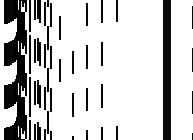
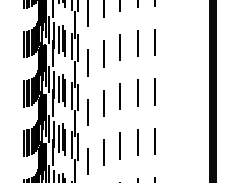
line: (72, 19) -> (103, 53), added
line: (116, 52) -> (154, 91), added
line: (117, 95) -> (155, 141), added
line: (59, 112) -> (88, 161), added

